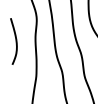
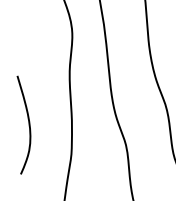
curve: (15, 41) -> (27, 125), moved

